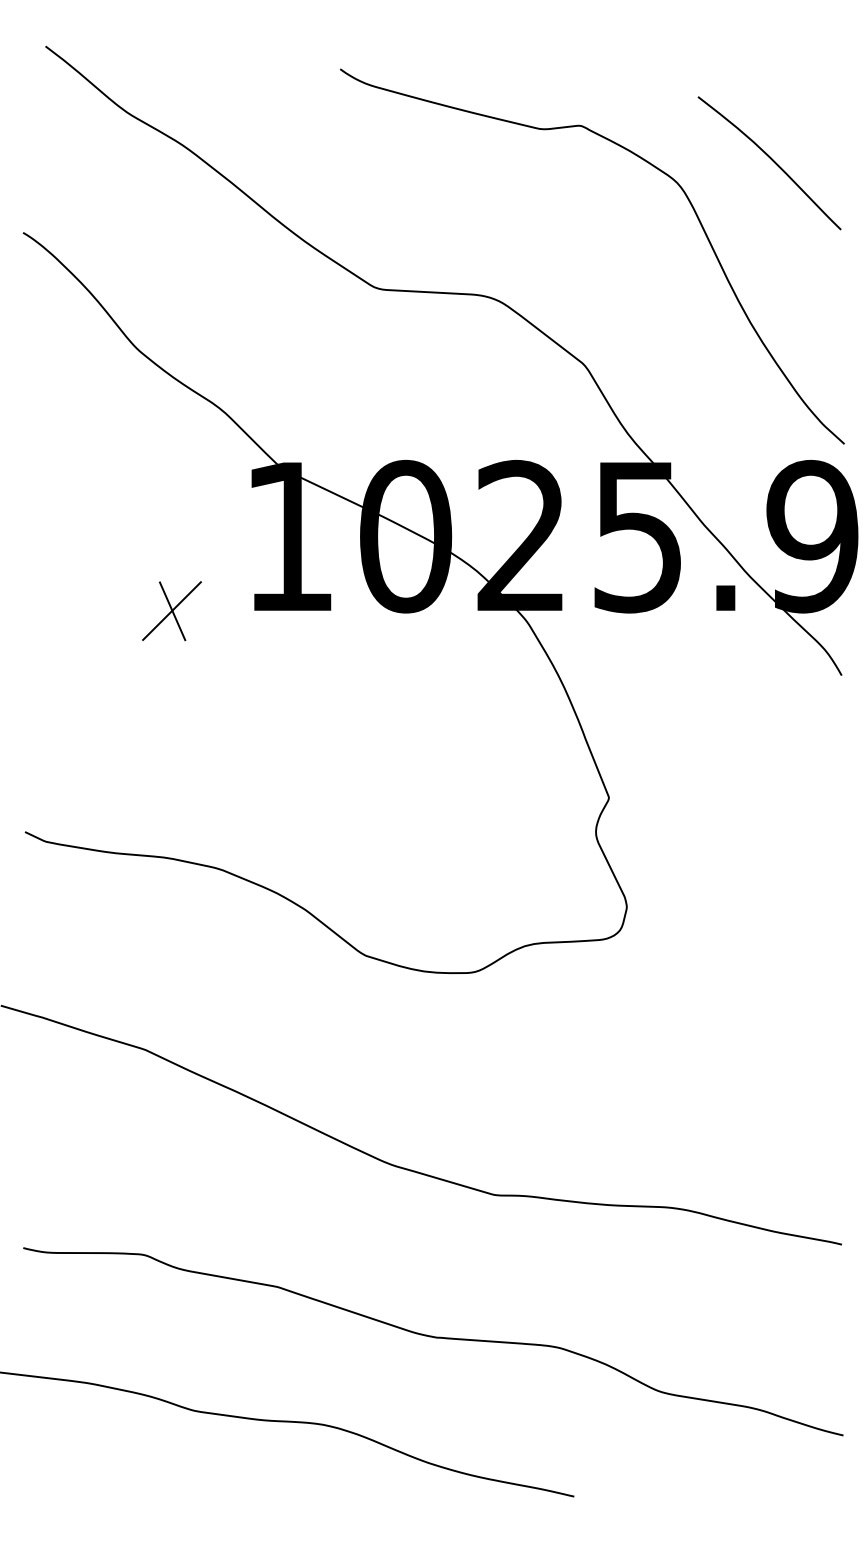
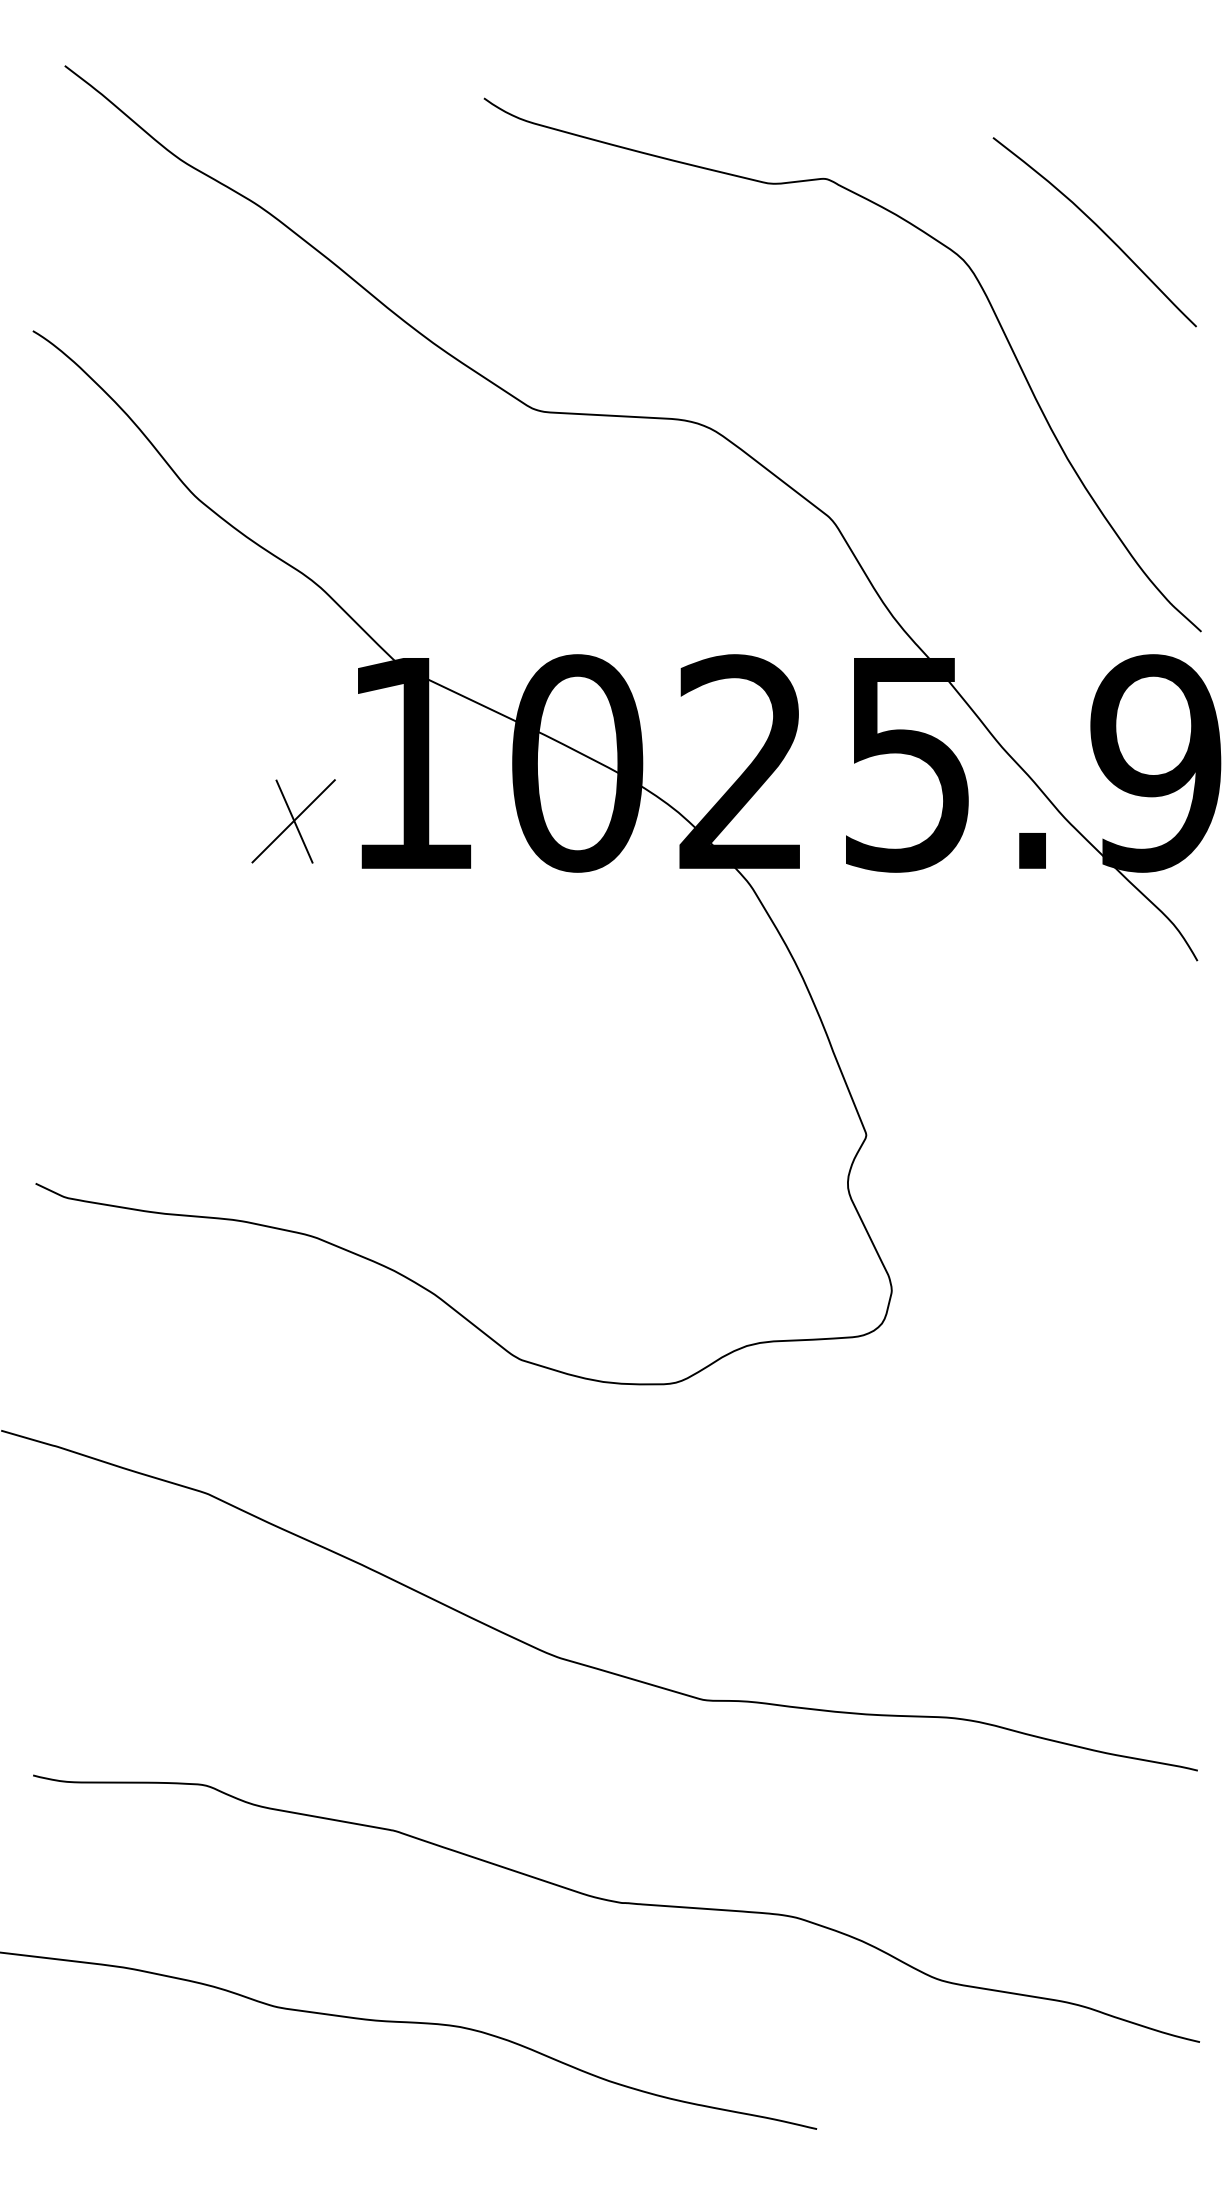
part: (171, 611) -> (293, 821), moved

